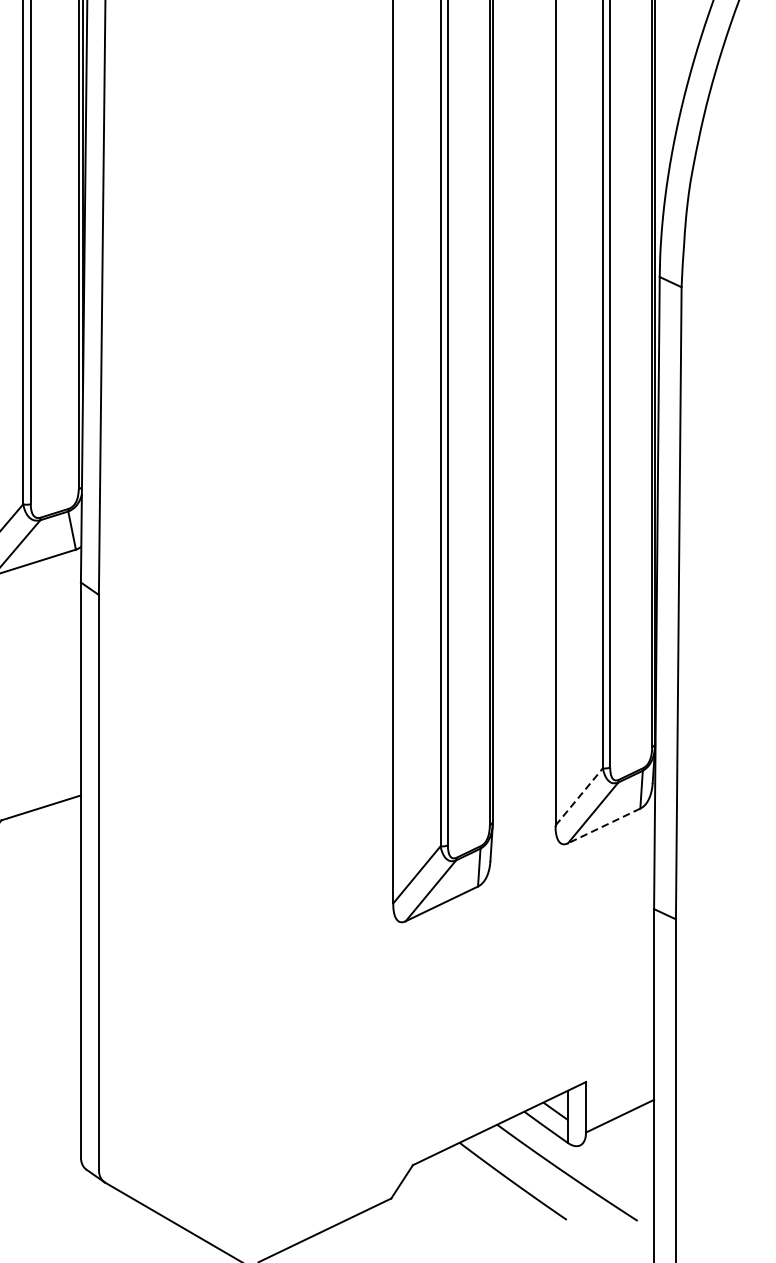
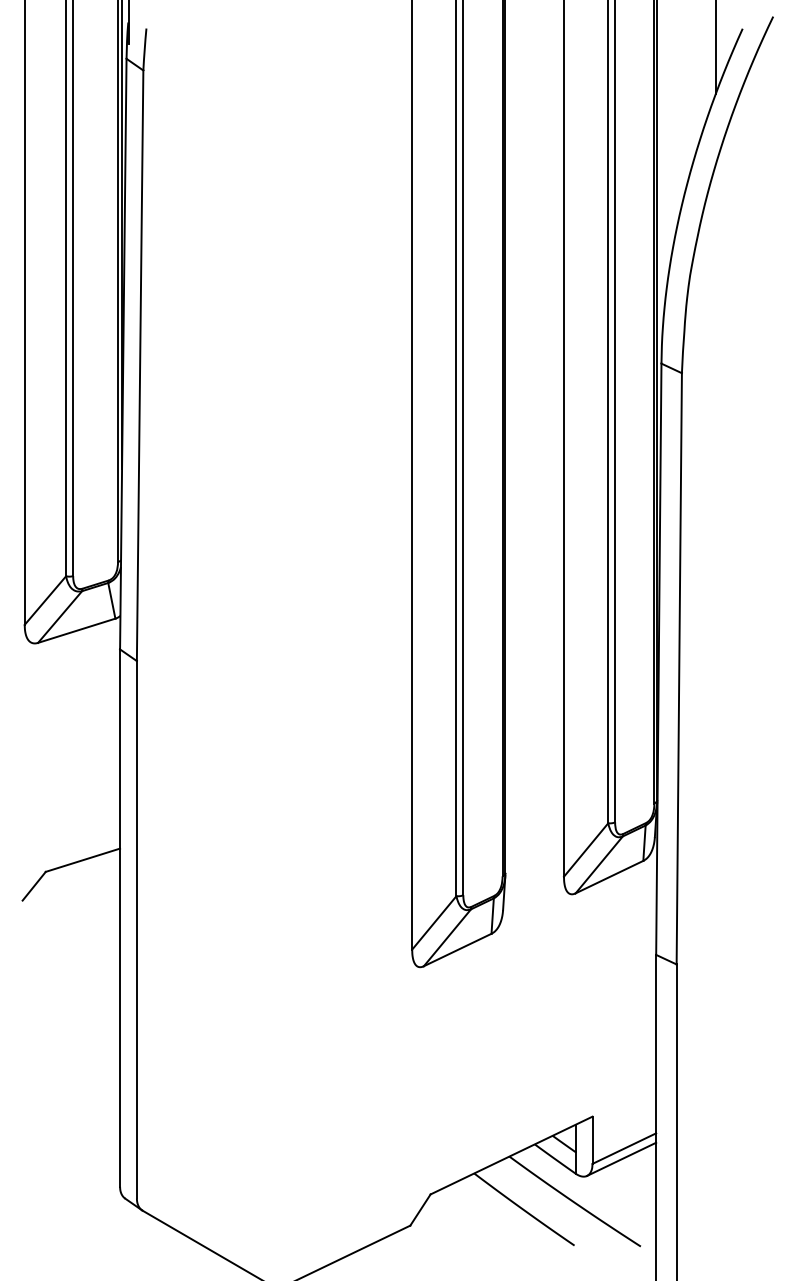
line: (579, 797) -> (586, 850), dashed -> solid
line: (604, 826) -> (609, 877), dashed -> solid
line: (617, 1126) -> (621, 1158), added

